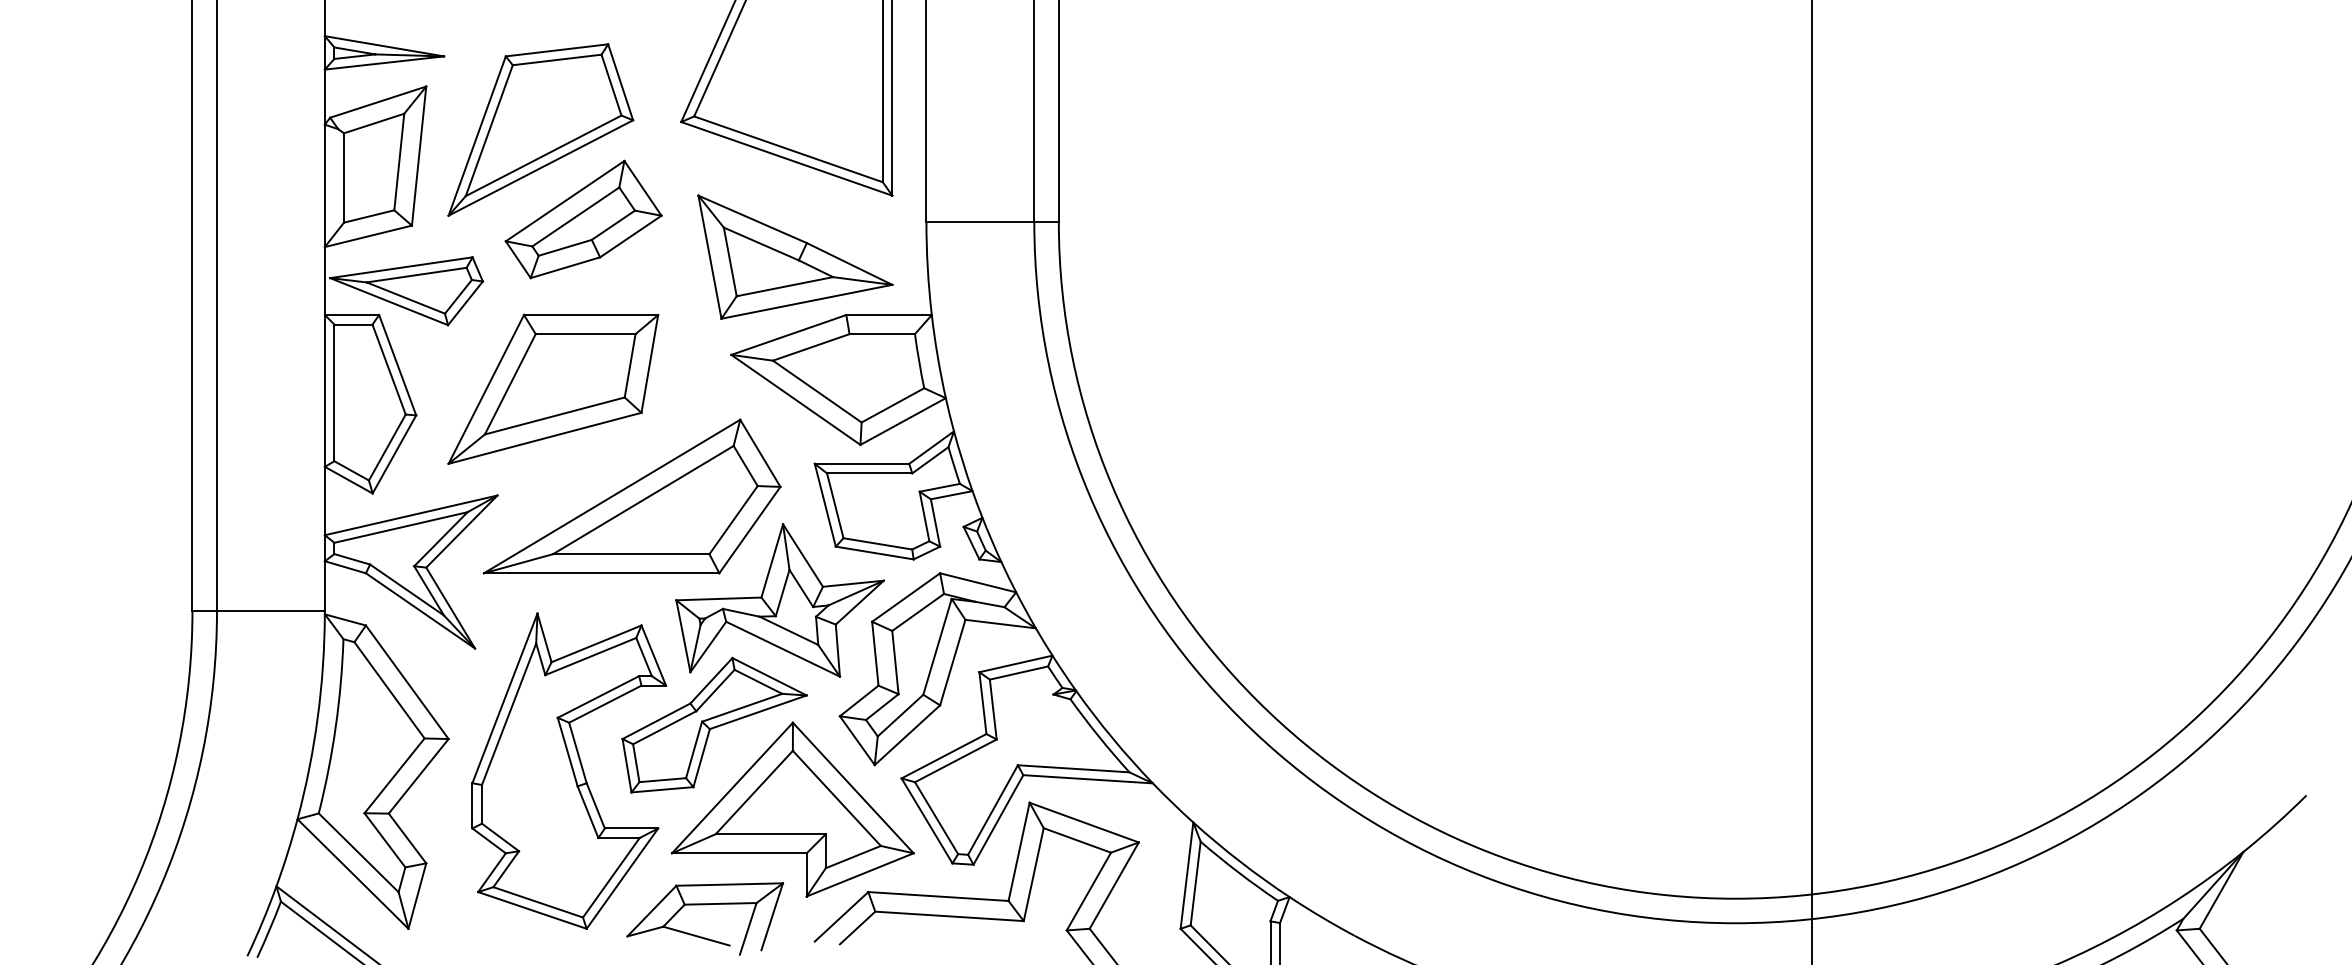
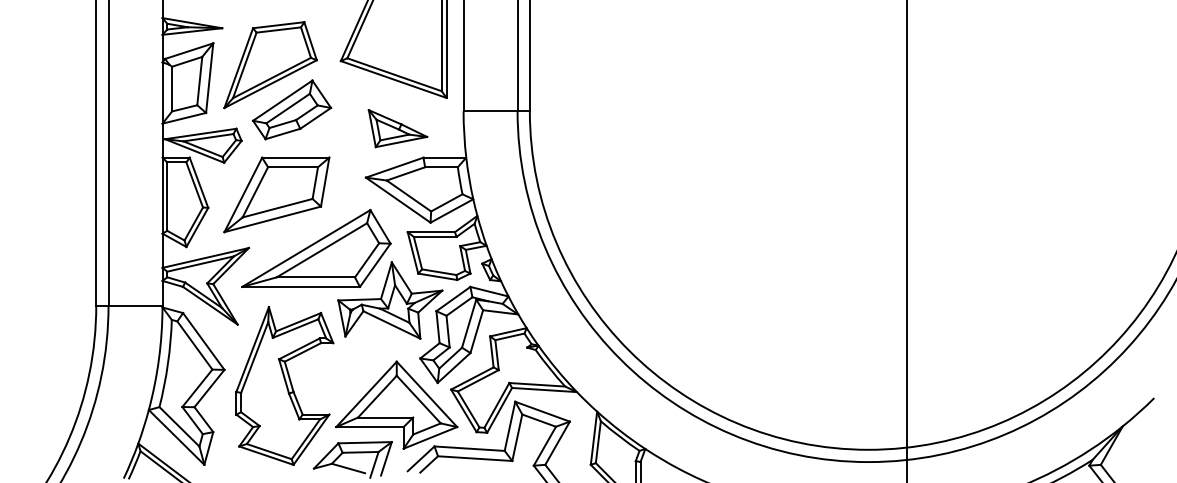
part: (794, 256) -> (397, 128), size x0.6
part: (714, 724) -> (357, 362), removed

